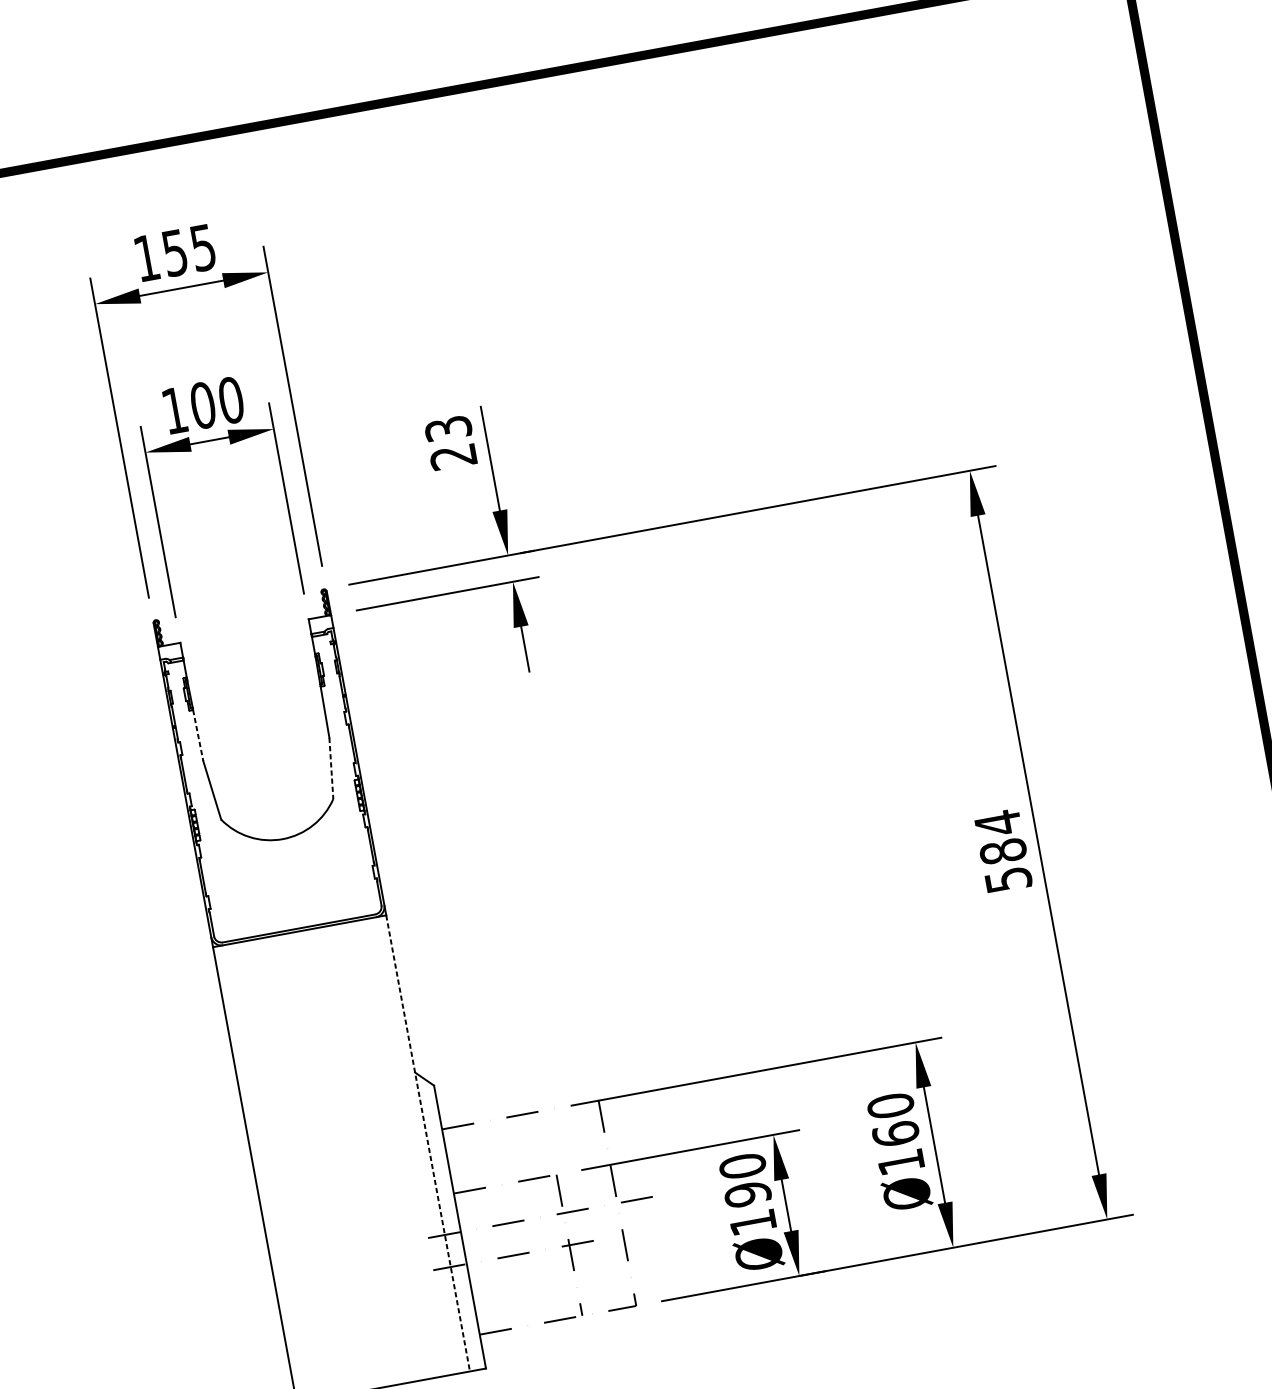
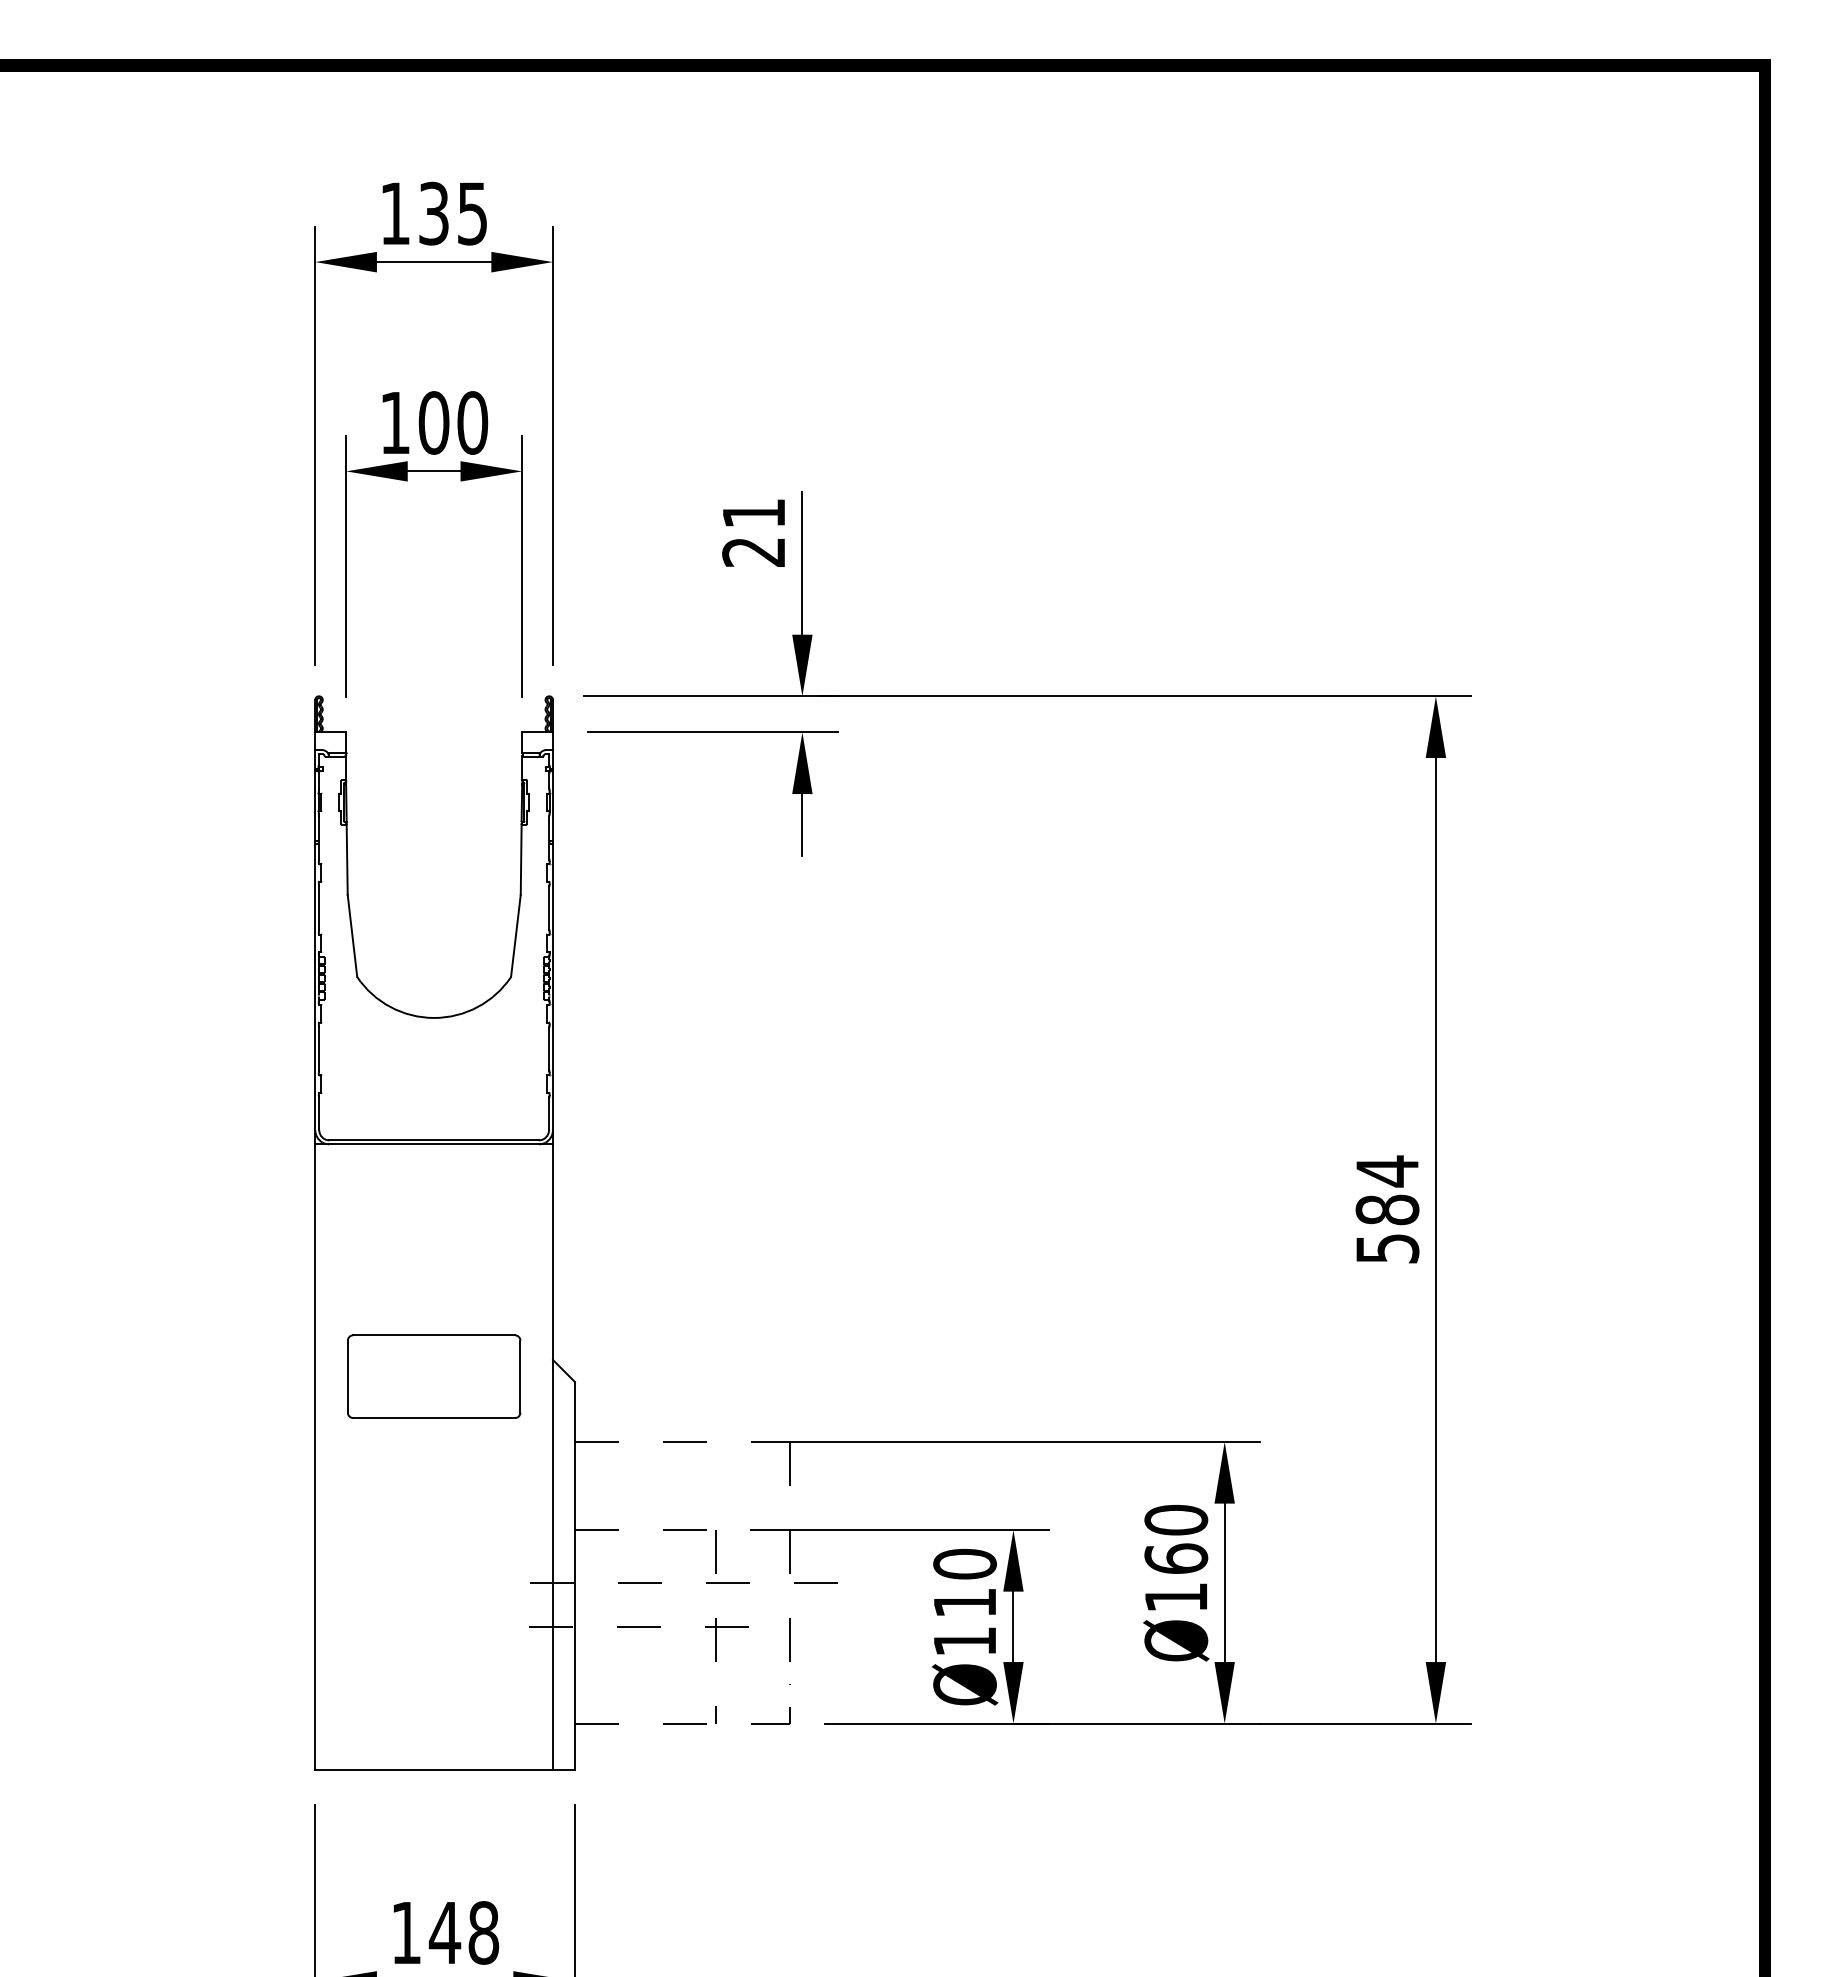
text: (175, 252) -> (434, 212), 155 -> 135
text: (448, 428) -> (753, 513), 23 -> 21
line: (198, 736) -> (347, 860), dashed -> solid
line: (331, 768) -> (515, 936), dashed -> solid
part: (330, 1100) -> (434, 1376), added
line: (427, 1143) -> (552, 1457), dashed -> solid
text: (747, 1194) -> (964, 1602), Ø190 -> Ø110

